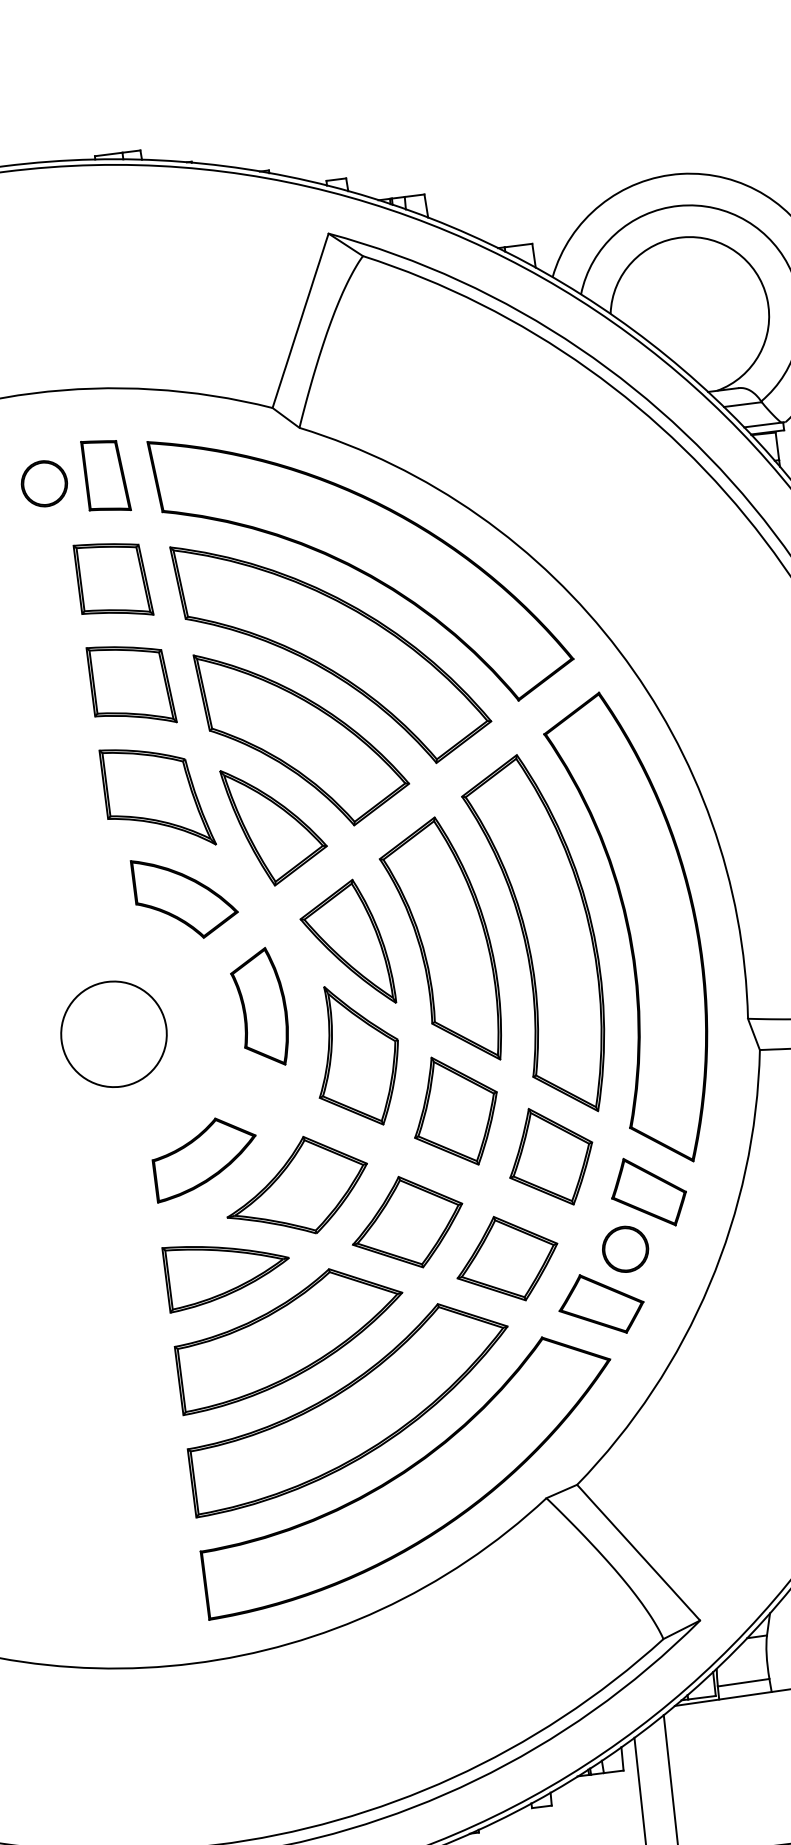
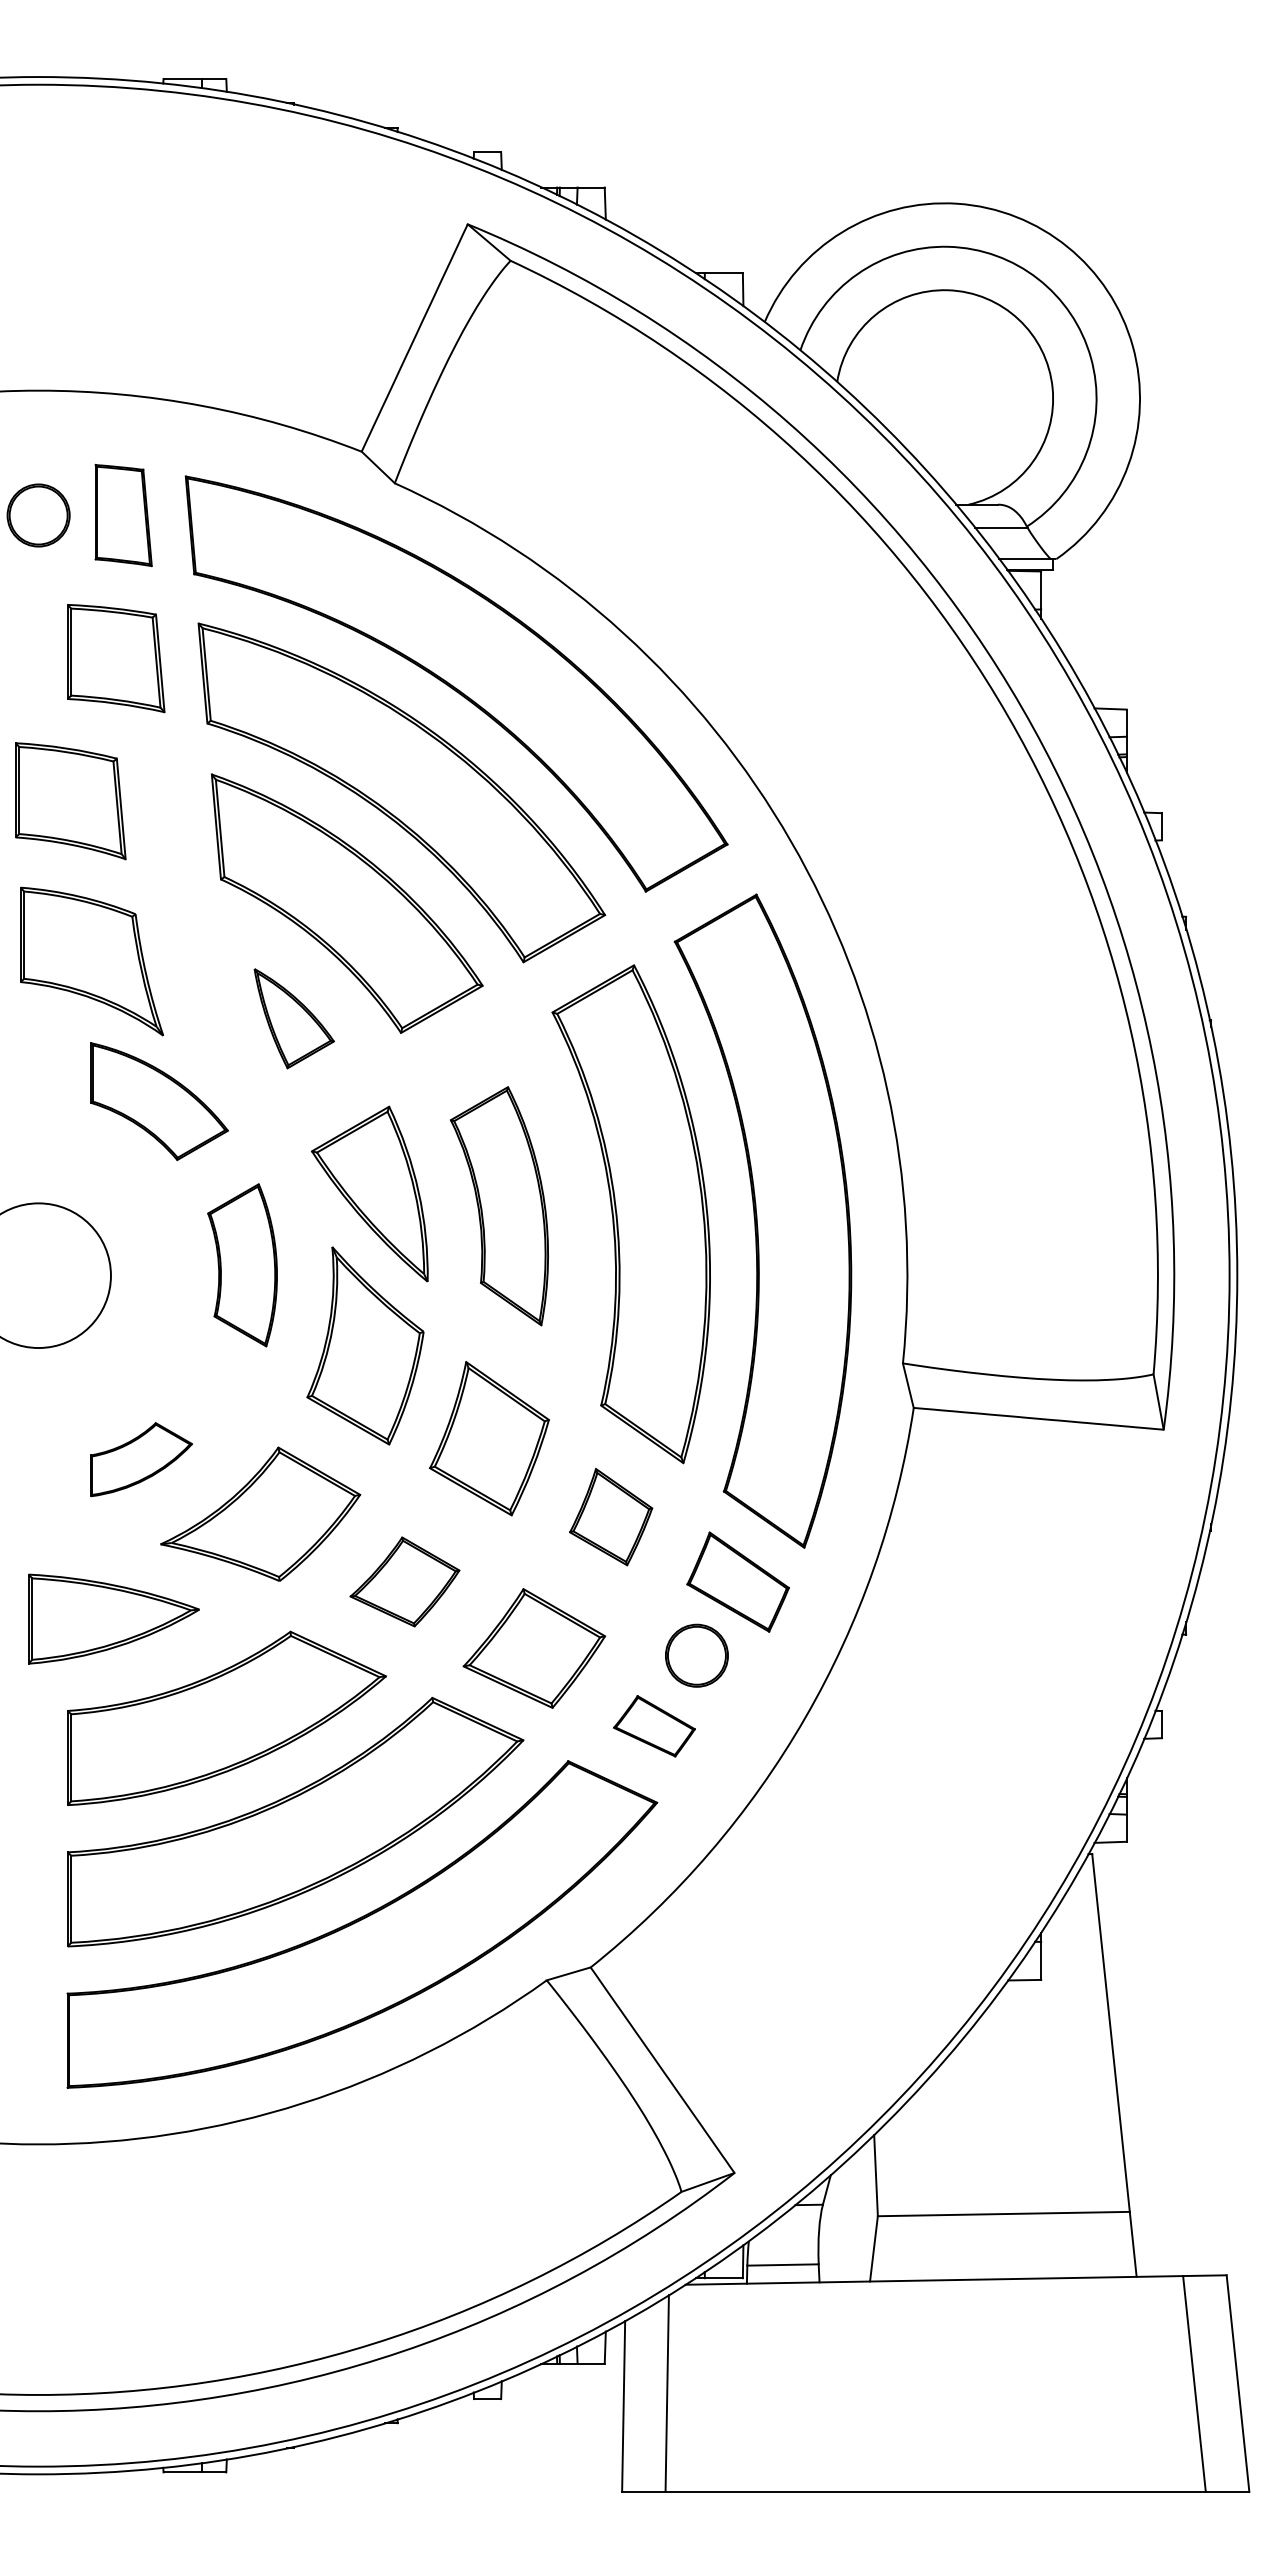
part: (131, 685) -> (70, 801), moved
part: (157, 797) -> (91, 961), moved
part: (275, 824) -> (294, 1018), size x0.6
part: (441, 942) -> (499, 1206), size x0.7
part: (550, 1156) -> (610, 1516), size x0.7
part: (205, 1158) -> (141, 1459), size x0.7
part: (406, 1222) -> (404, 1581), size x0.7
part: (227, 1272) -> (113, 1618), moved
part: (601, 1304) -> (654, 1726), size x0.7

